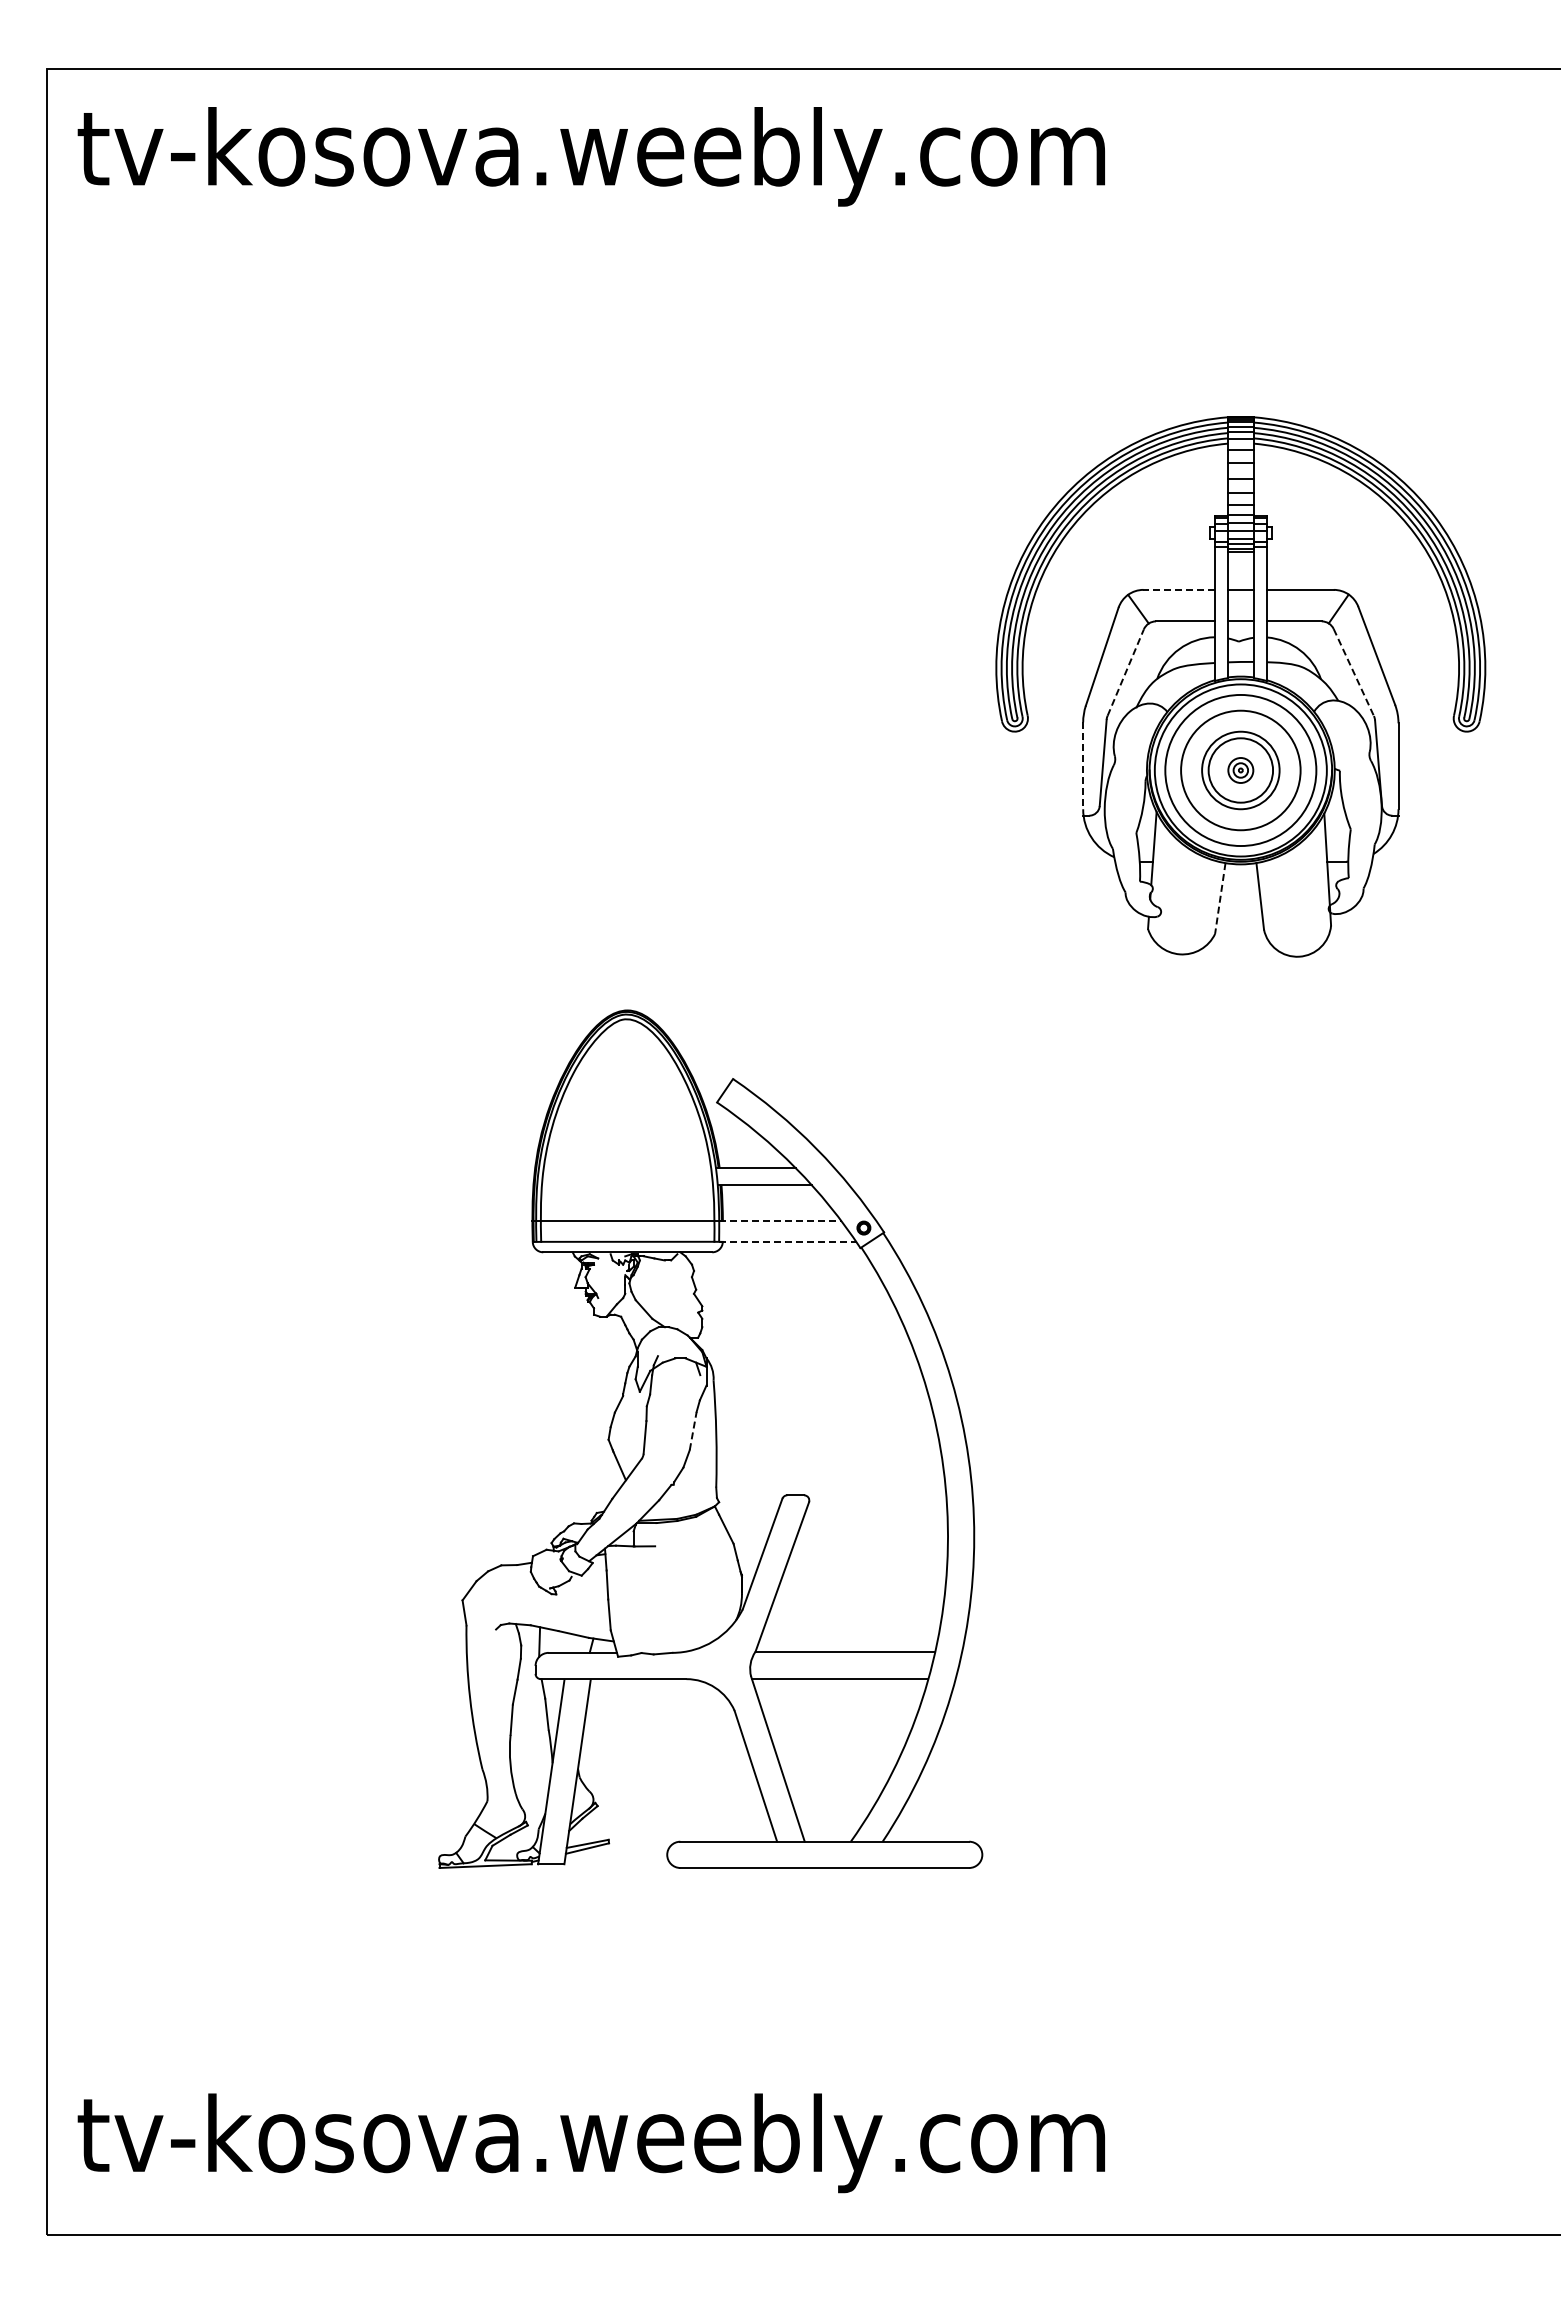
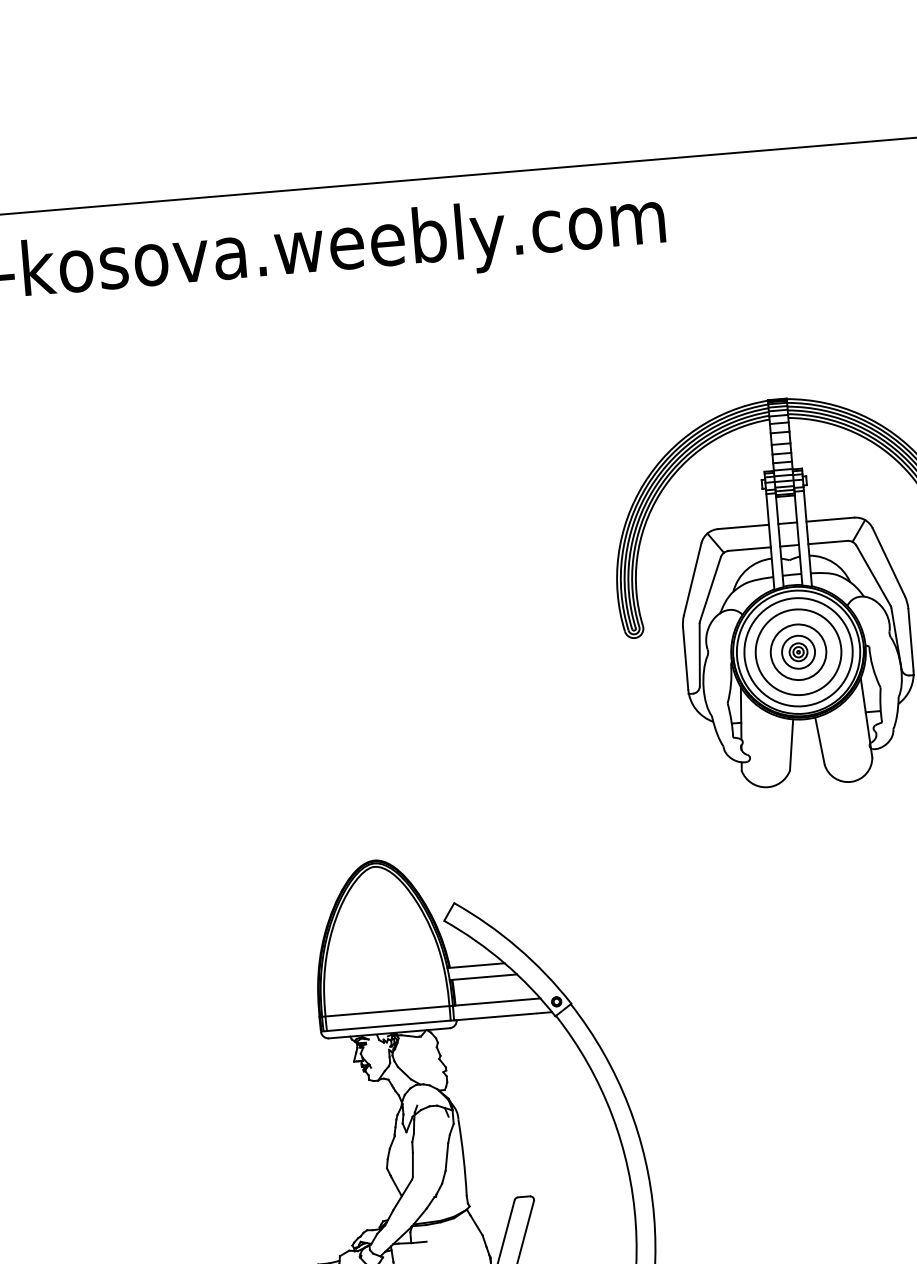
line: (1179, 589) -> (743, 526), dashed -> solid
line: (1125, 672) -> (710, 589), dashed -> solid
line: (1353, 672) -> (873, 575), dashed -> solid
line: (1083, 766) -> (685, 658), dashed -> solid
circle: (1240, 770) -> (798, 652), size x0.71
line: (1220, 898) -> (791, 744), dashed -> solid
line: (780, 1221) -> (496, 1002), dashed -> solid
line: (787, 1241) -> (502, 1016), dashed -> solid
line: (693, 1430) -> (447, 1156), dashed -> solid

